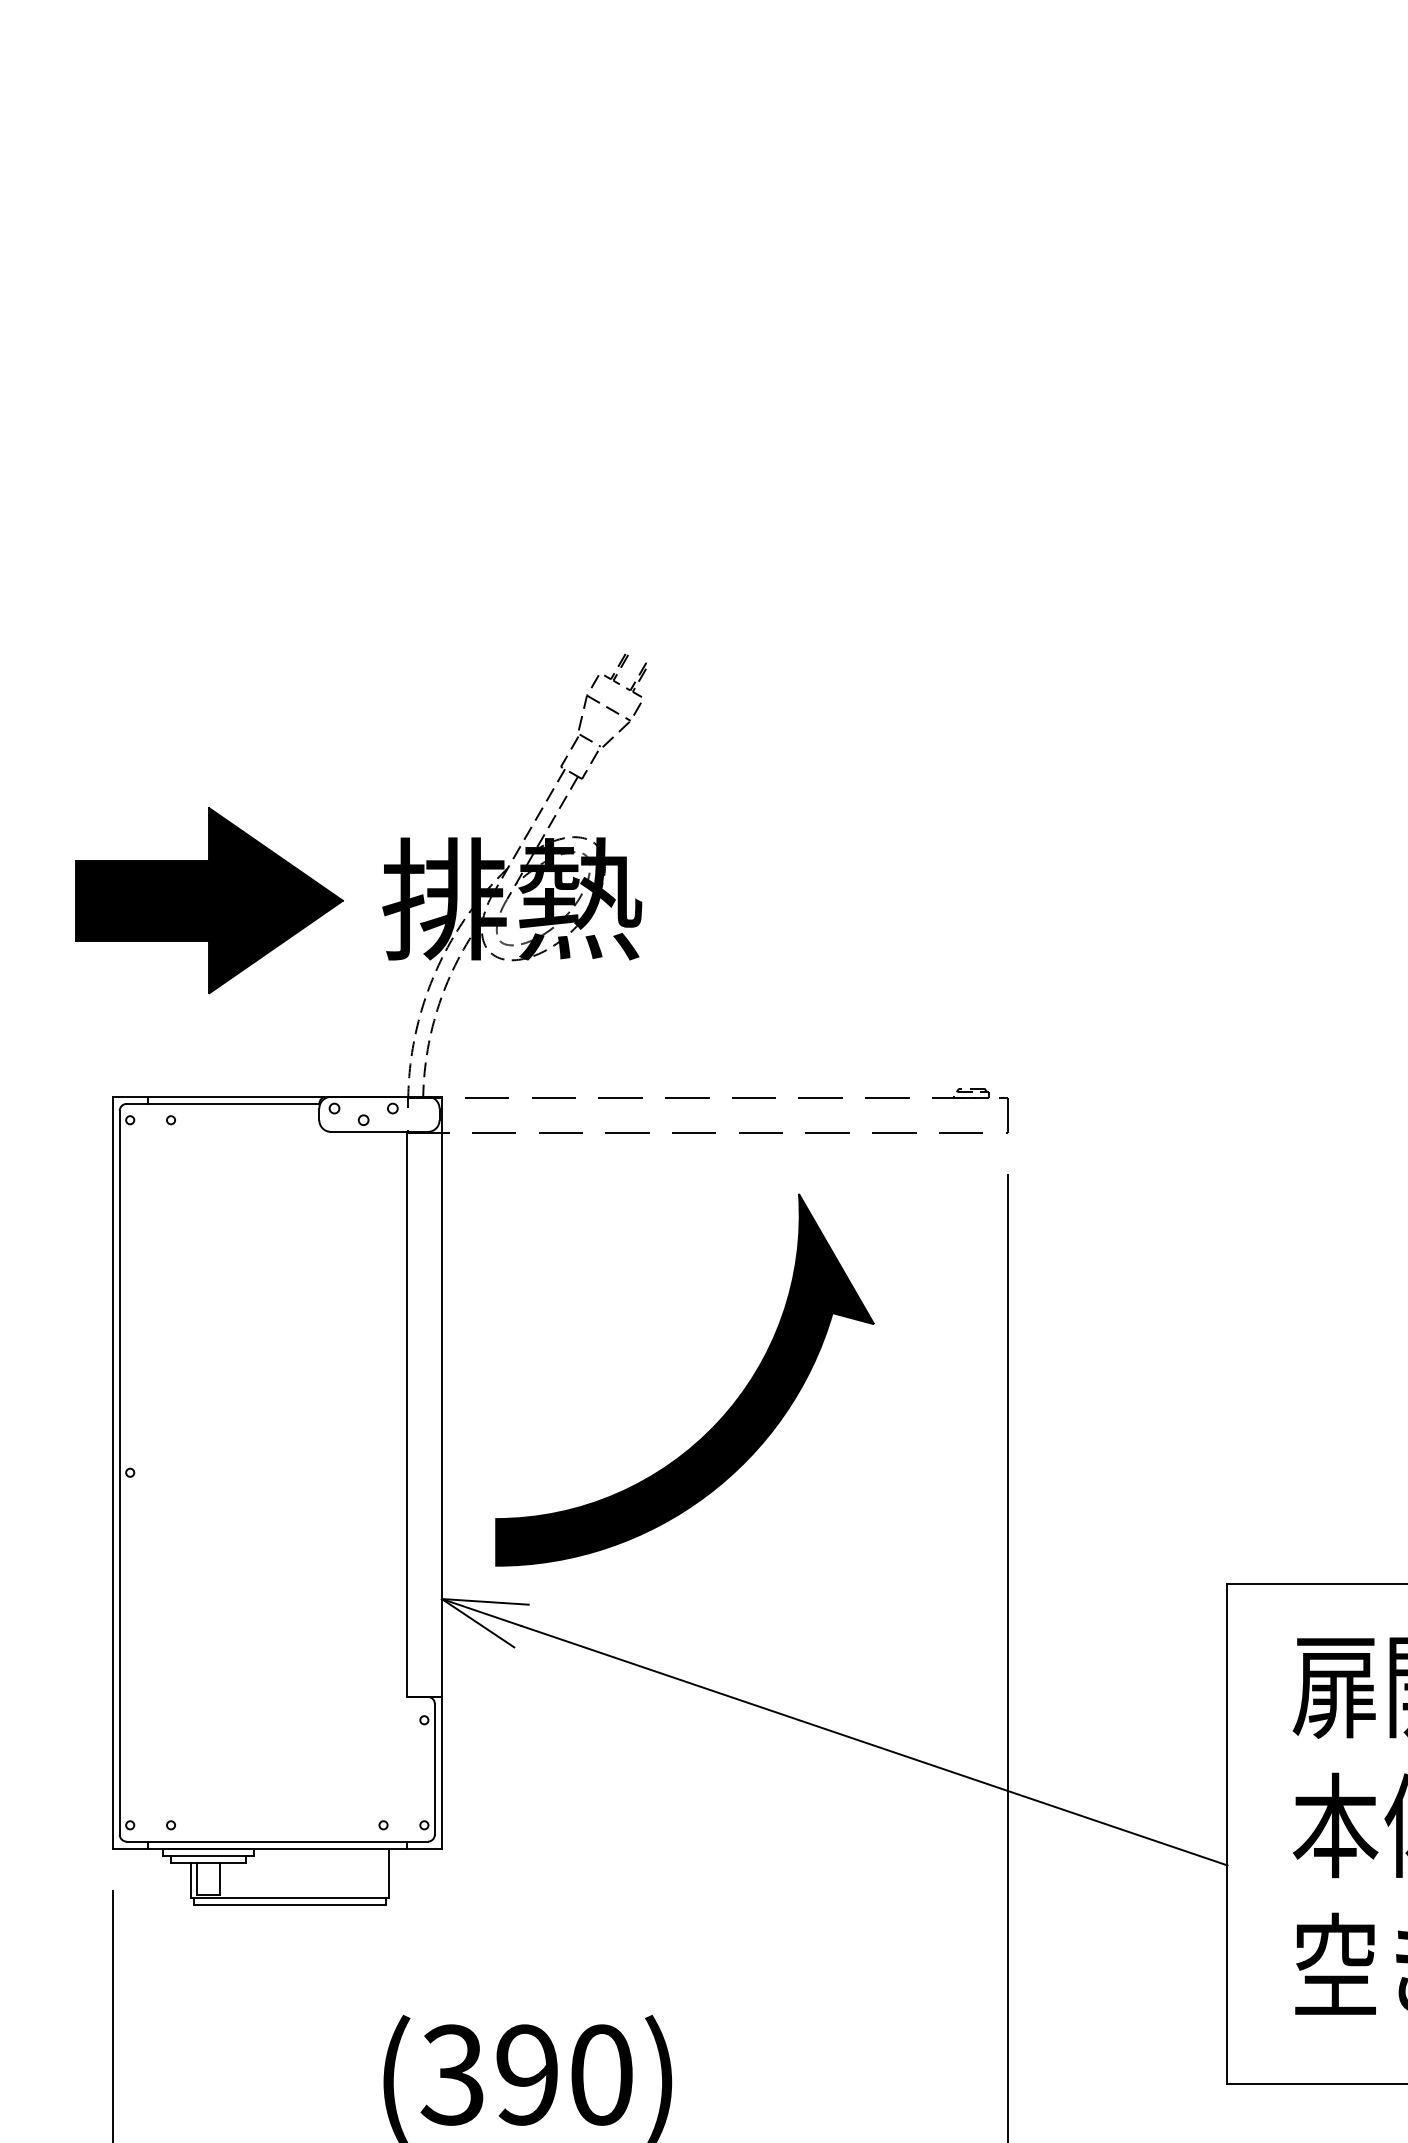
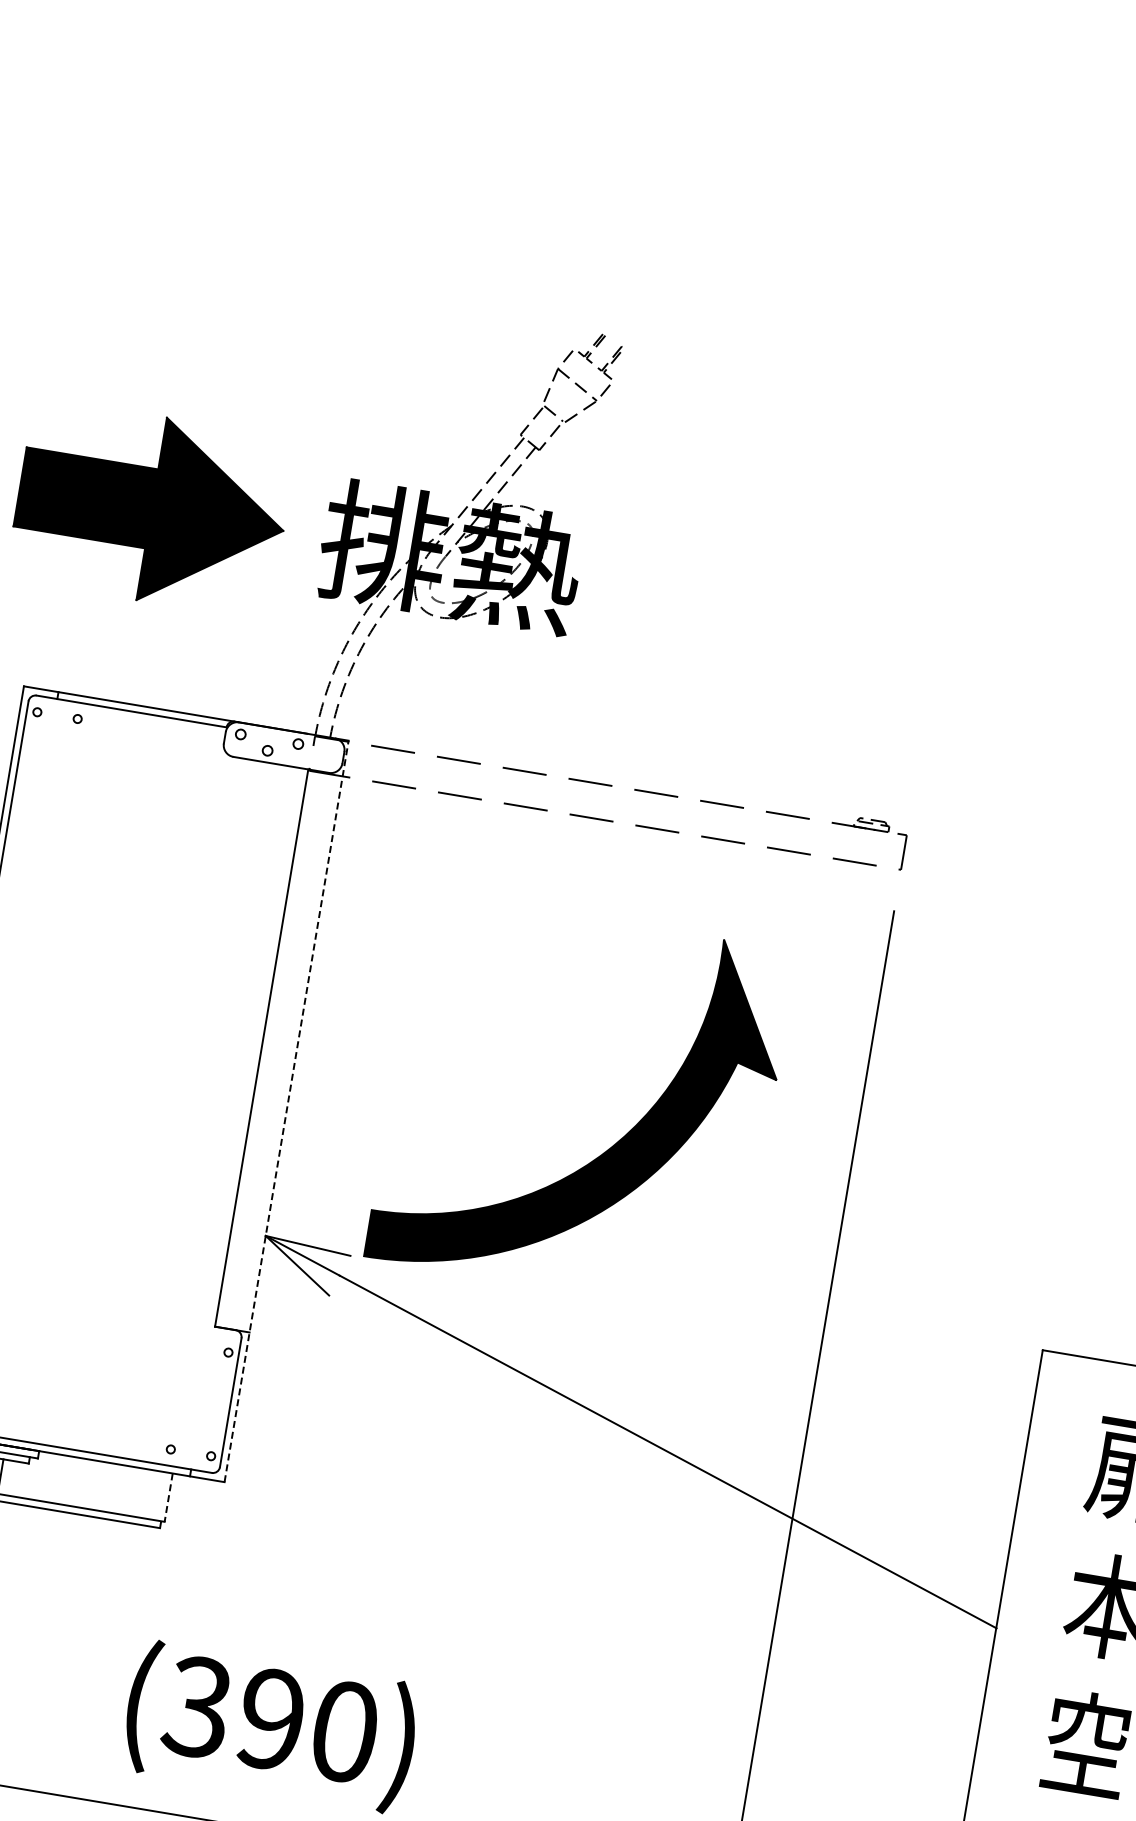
part: (724, 1413) -> (614, 1143), moved
line: (441, 1472) -> (286, 1111), solid -> dashed
line: (389, 1873) -> (168, 1497), solid -> dashed

